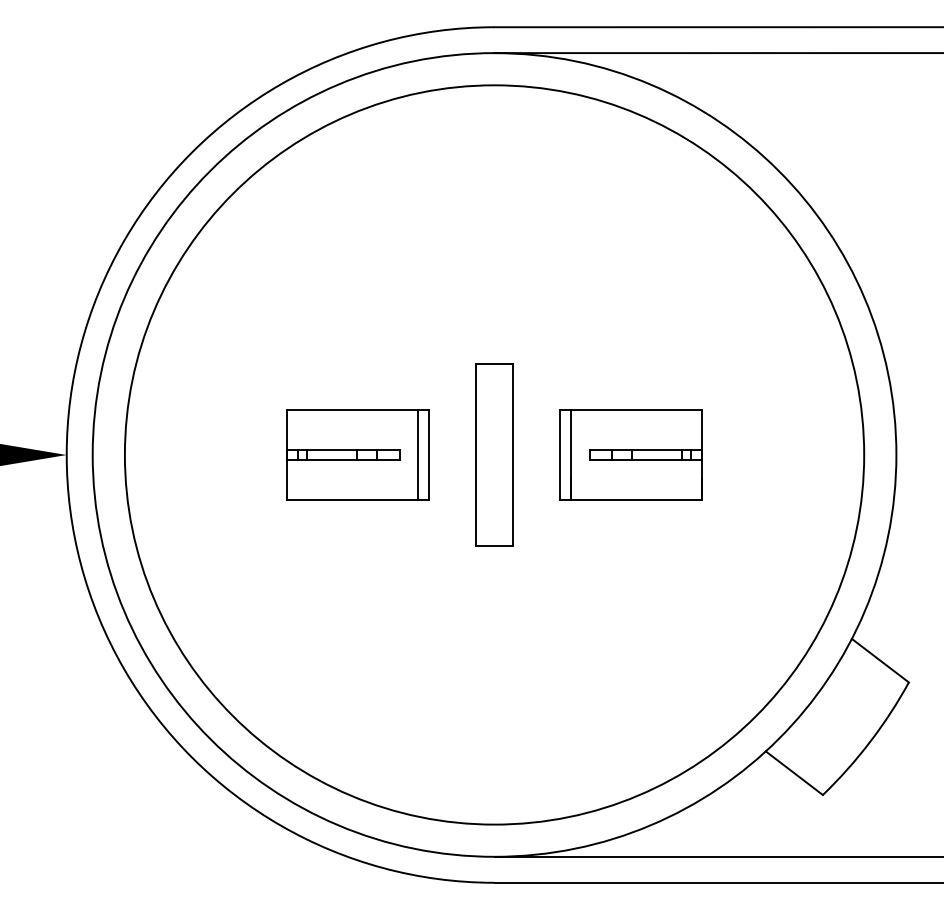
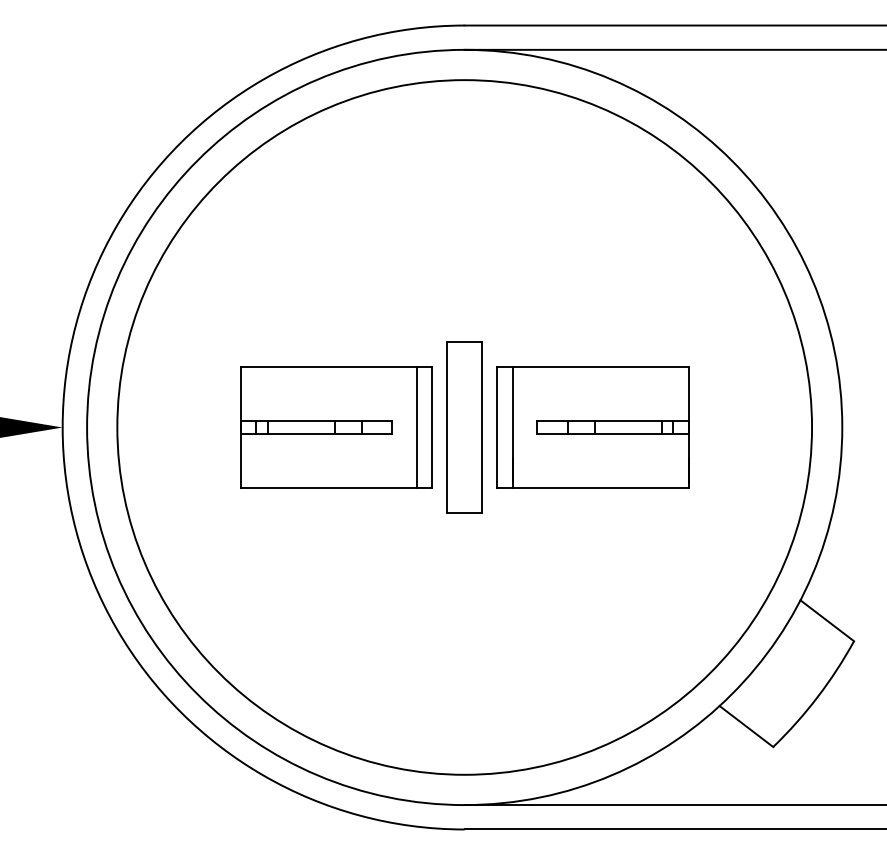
part: (358, 455) -> (336, 427), size x1.43
part: (630, 455) -> (592, 427), size x1.43

